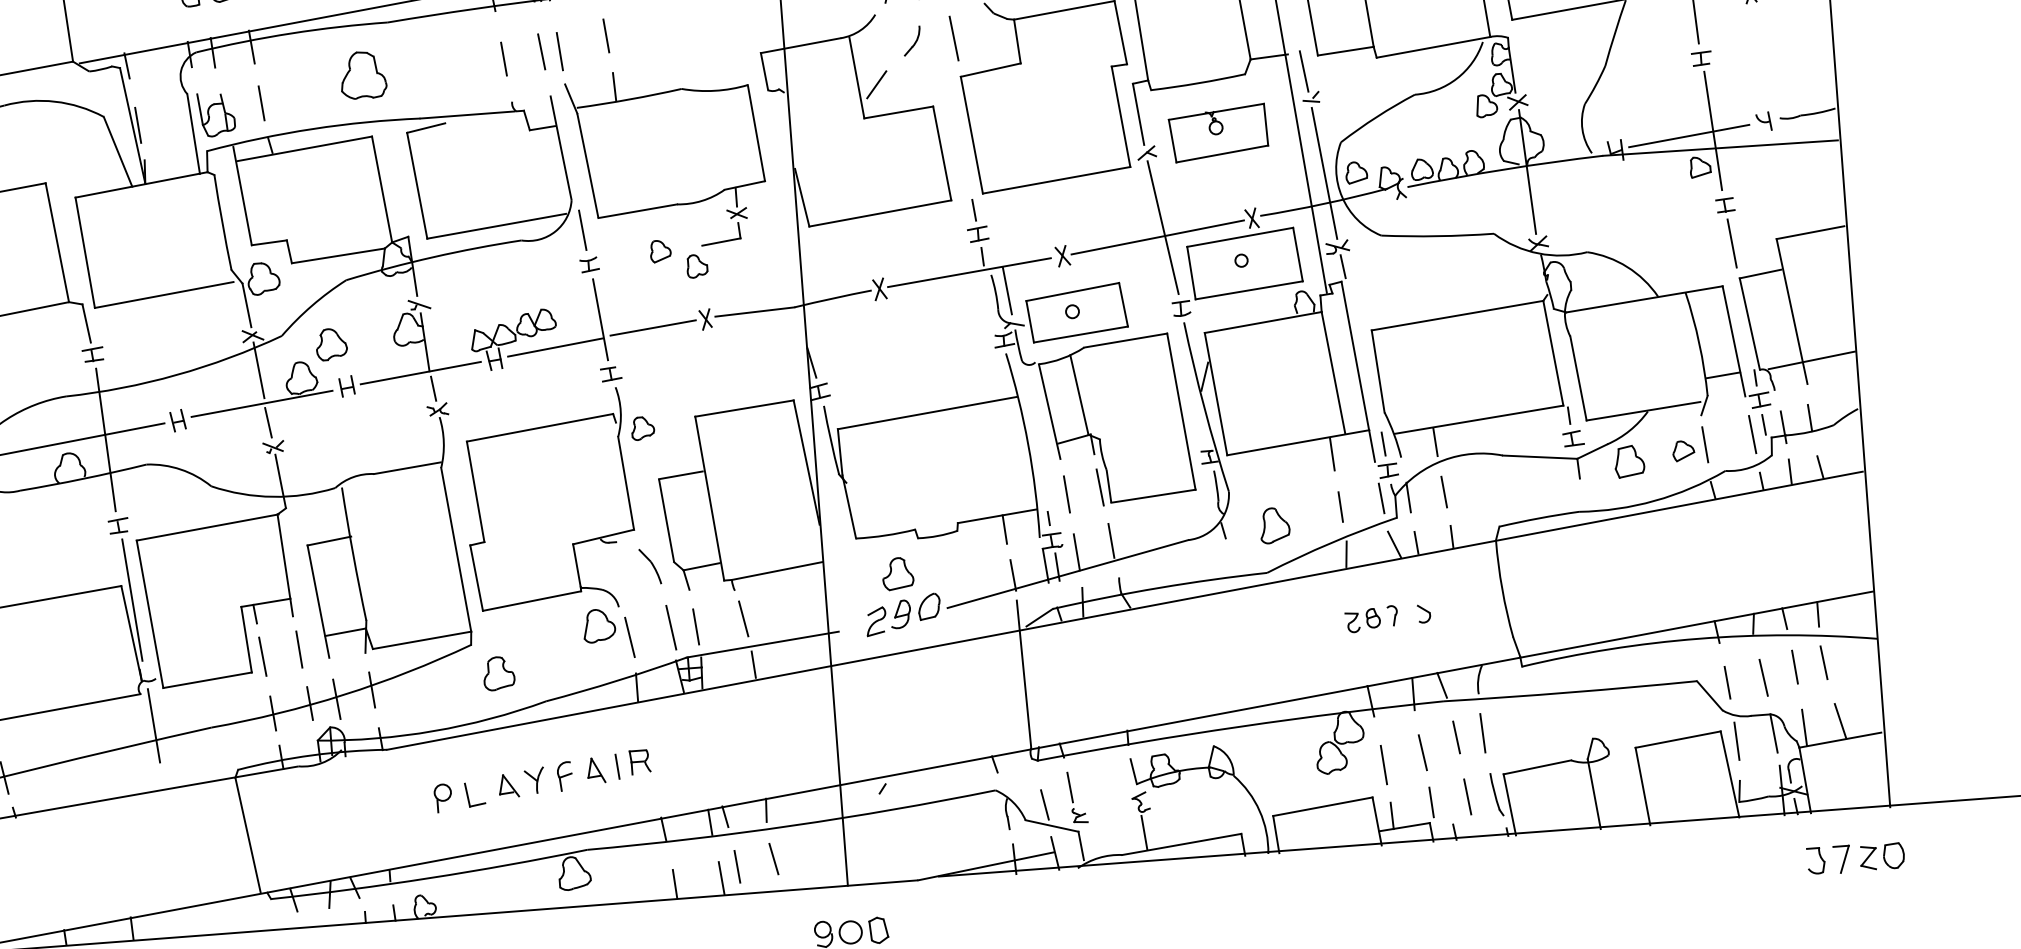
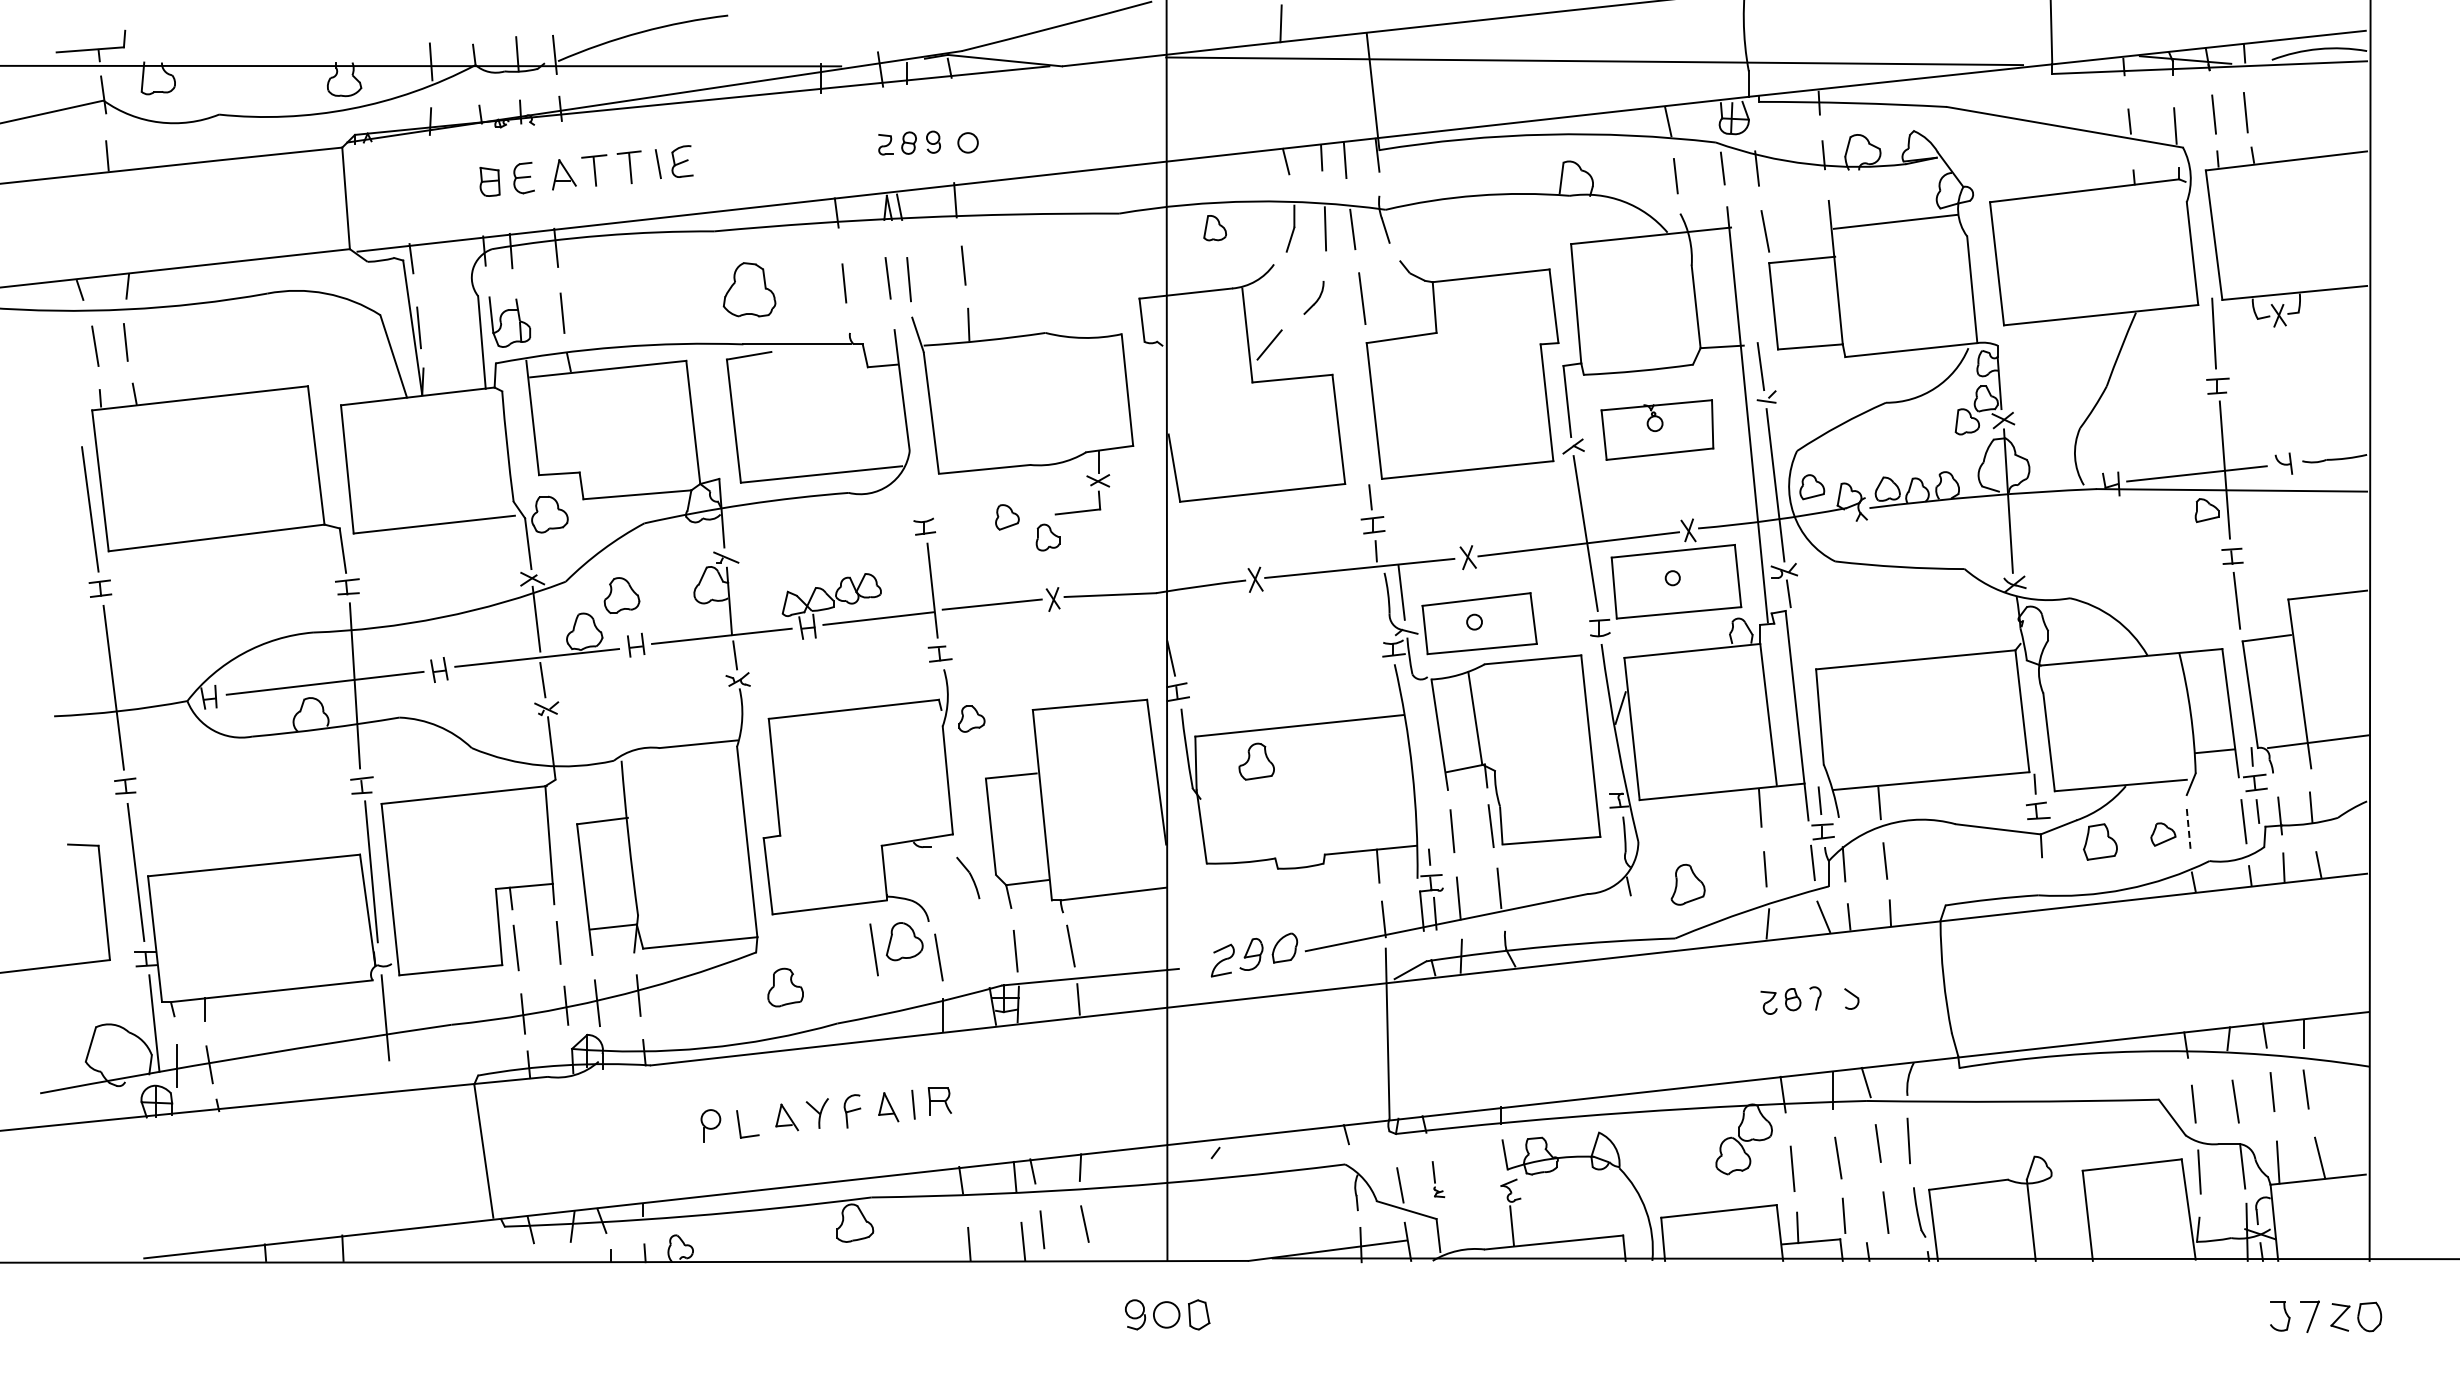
part: (363, 75) -> (749, 289), moved
line: (582, 230) -> (919, 486), removed
line: (1705, 444) -> (2188, 829), solid -> dashed
part: (897, 573) -> (1256, 761), moved
line: (670, 627) -> (873, 949), moved
part: (1077, 797) -> (1438, 1179), size x0.6

